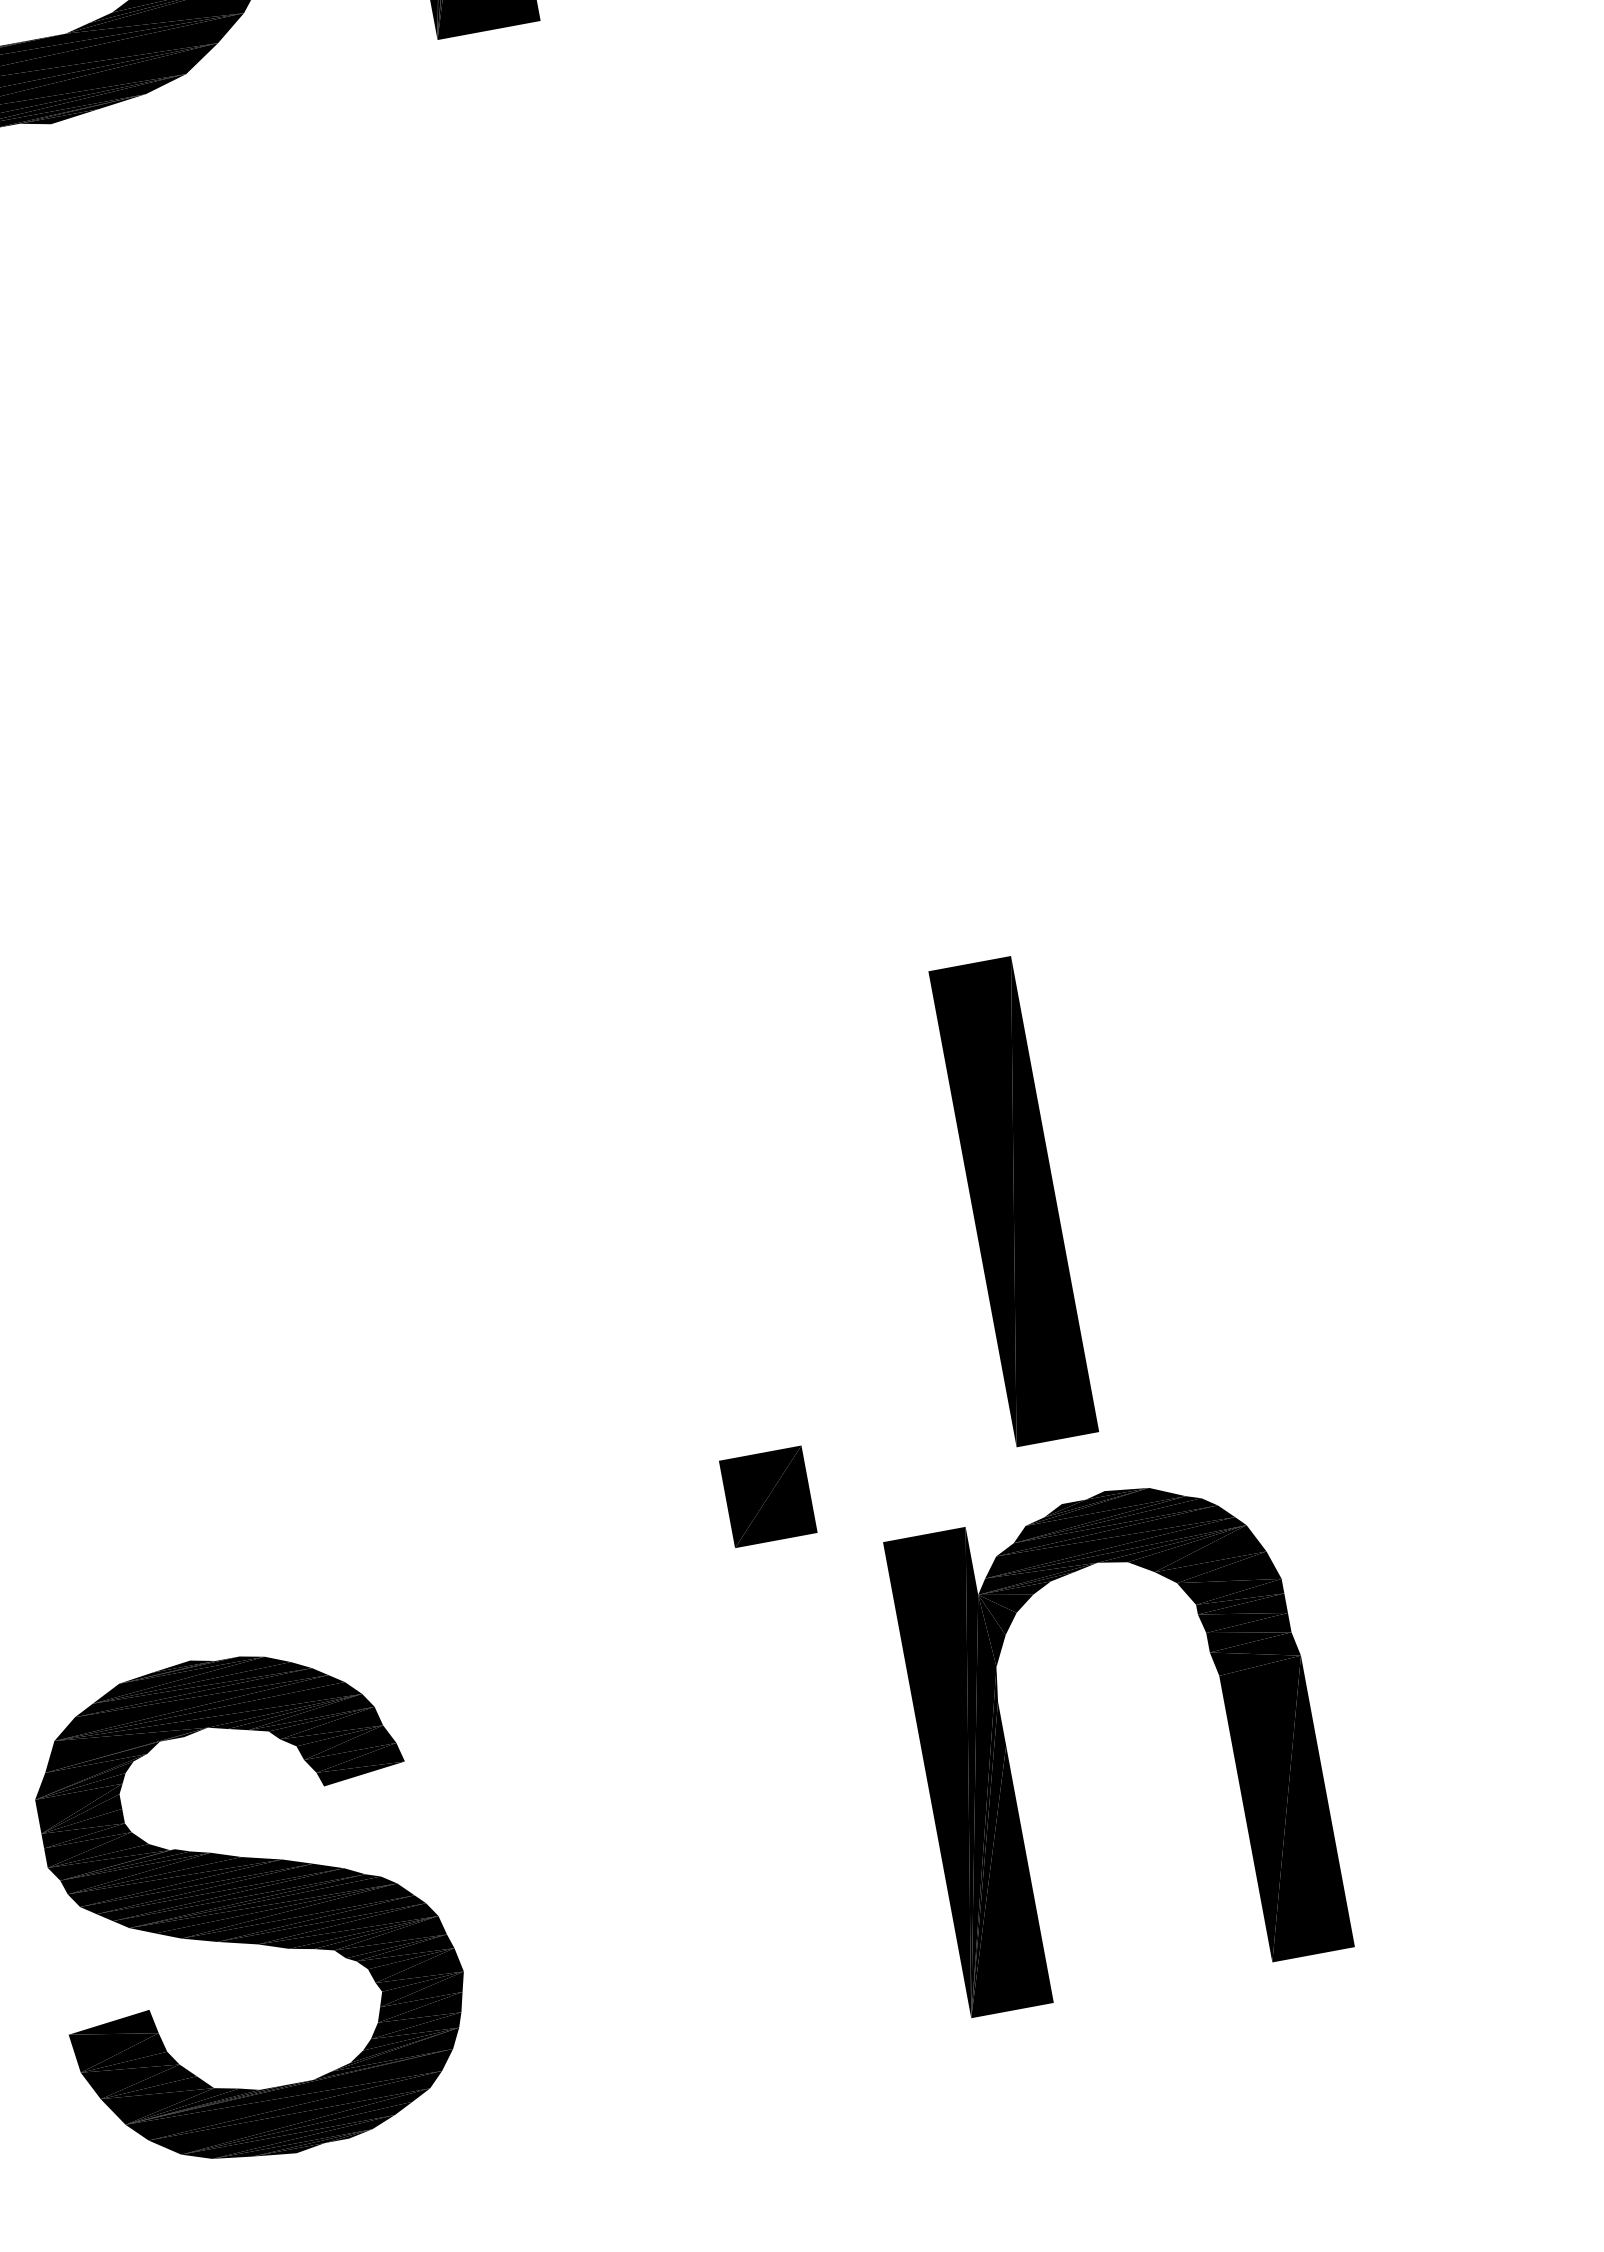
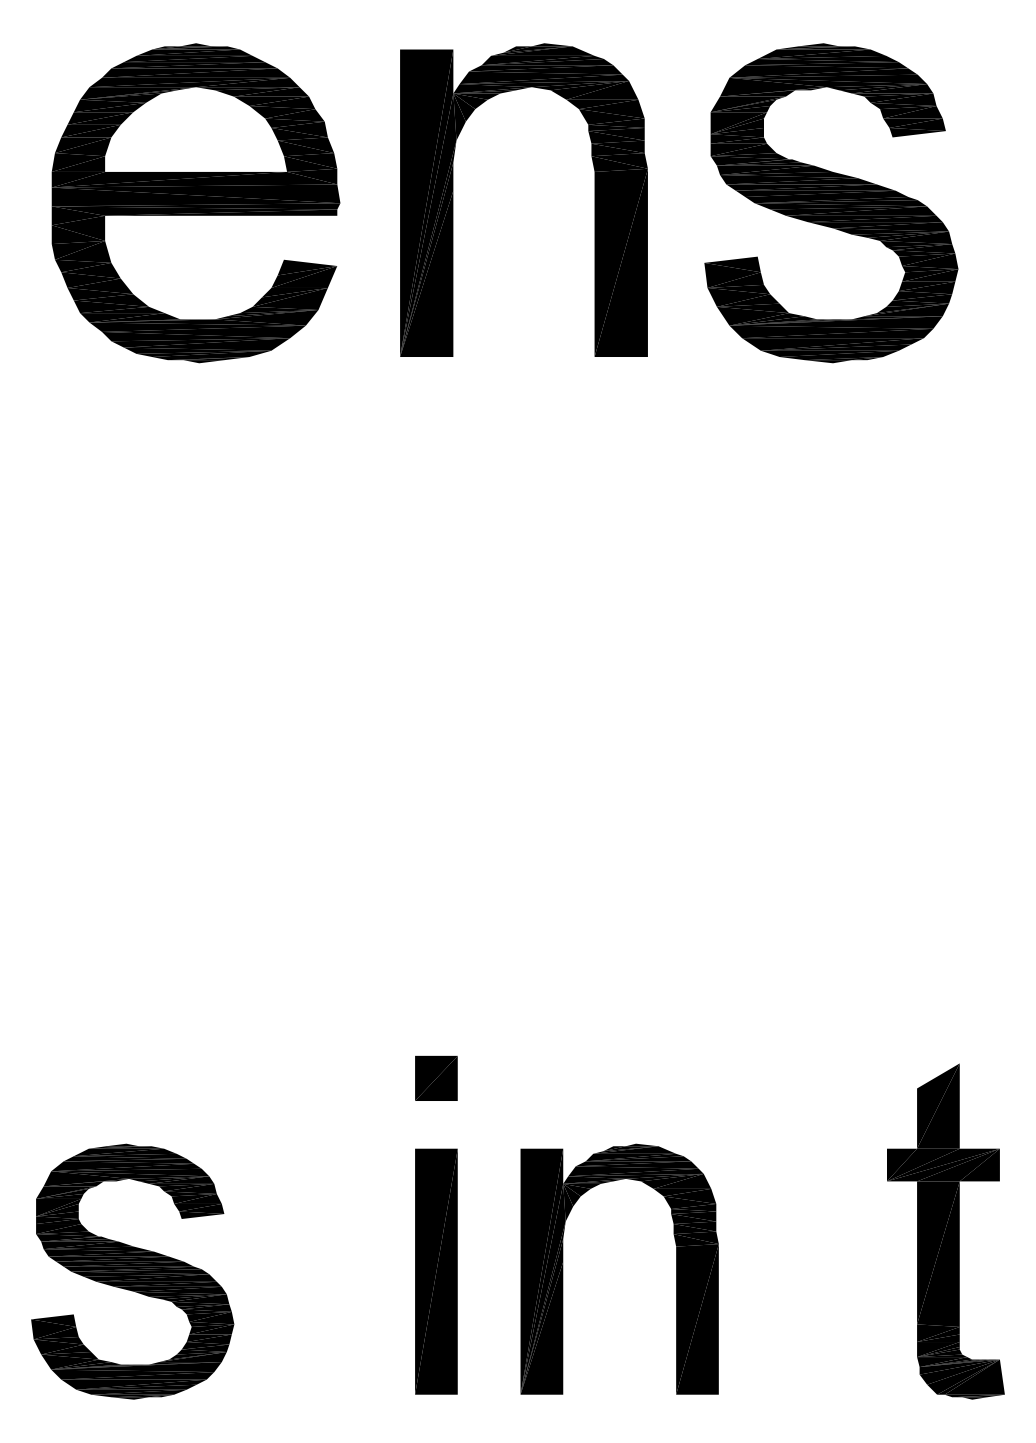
part: (1013, 1201) -> (436, 1271), moved
part: (768, 1494) -> (436, 1077), moved
part: (1009, 1758) -> (563, 1268), moved

